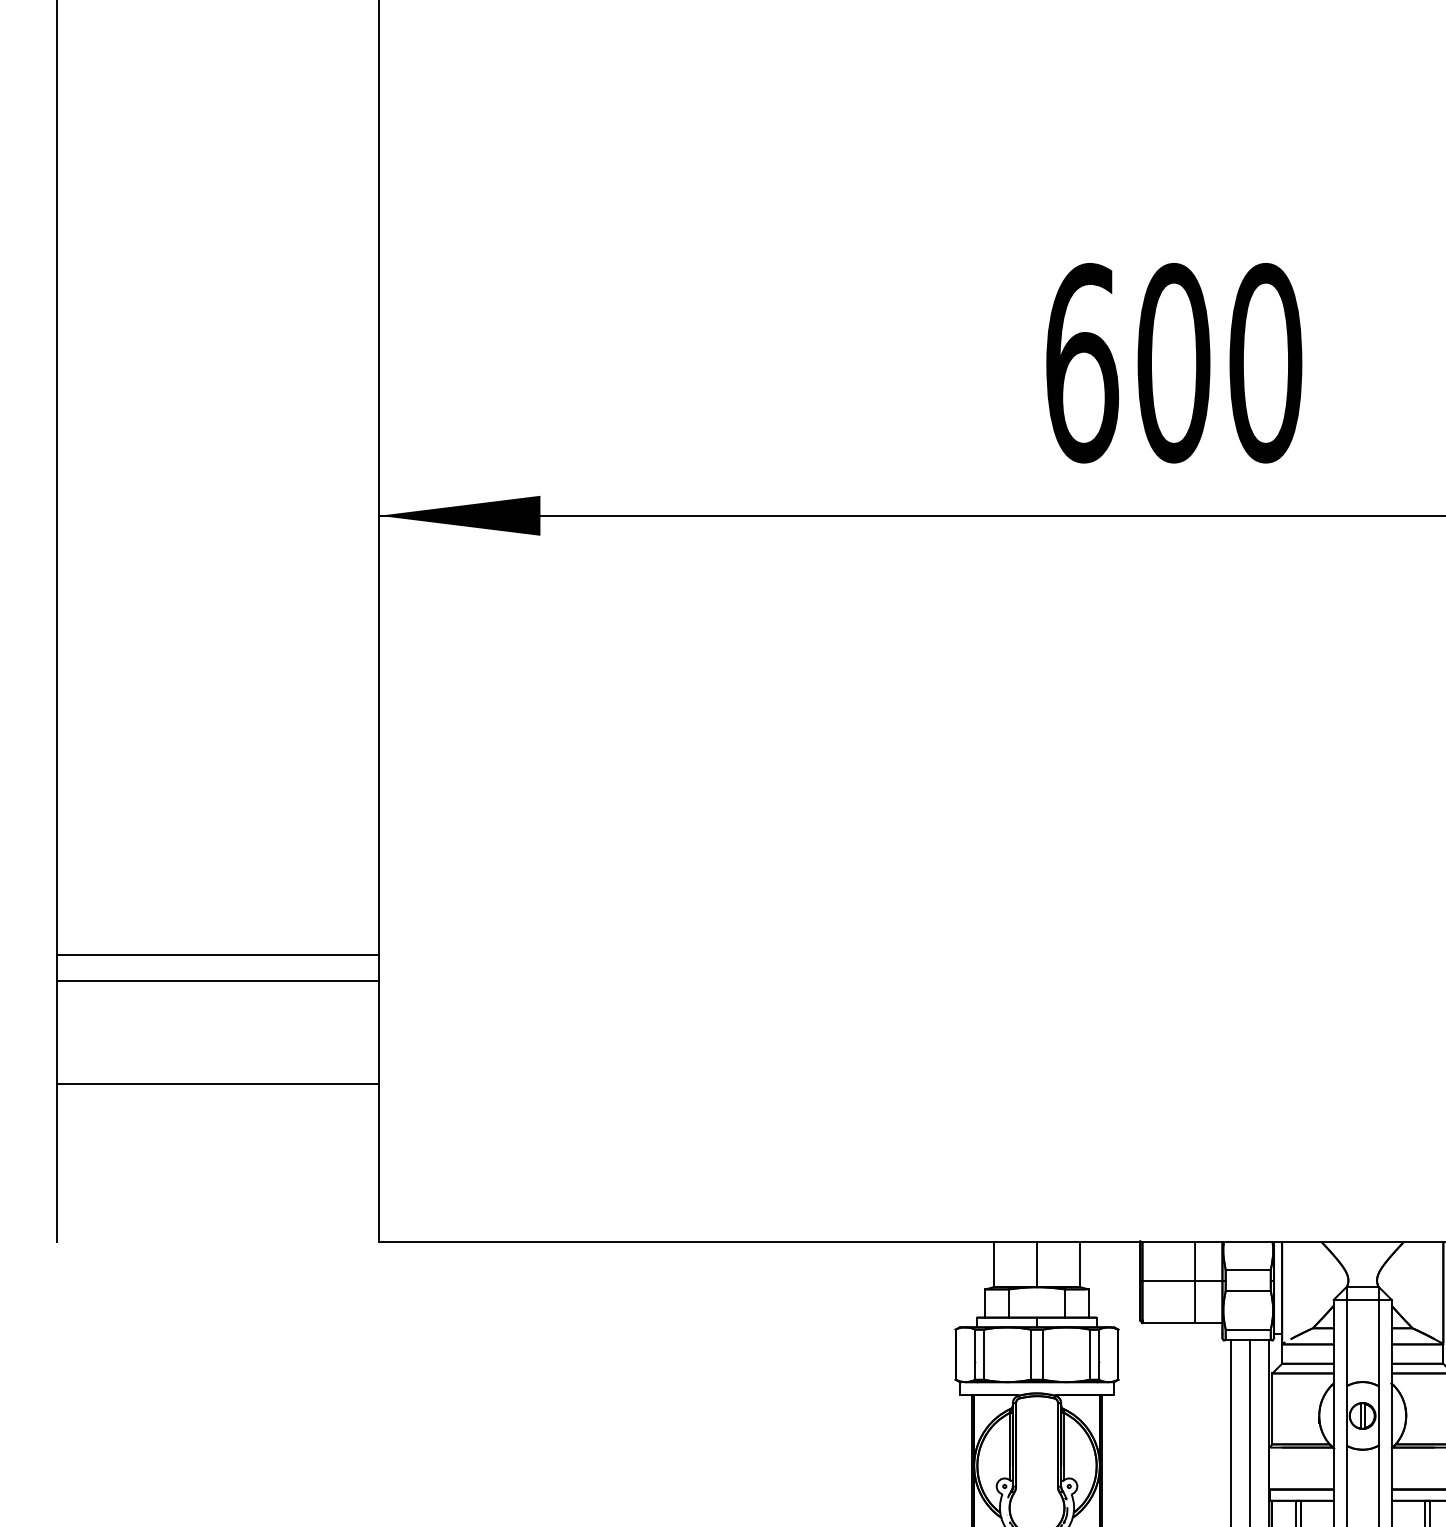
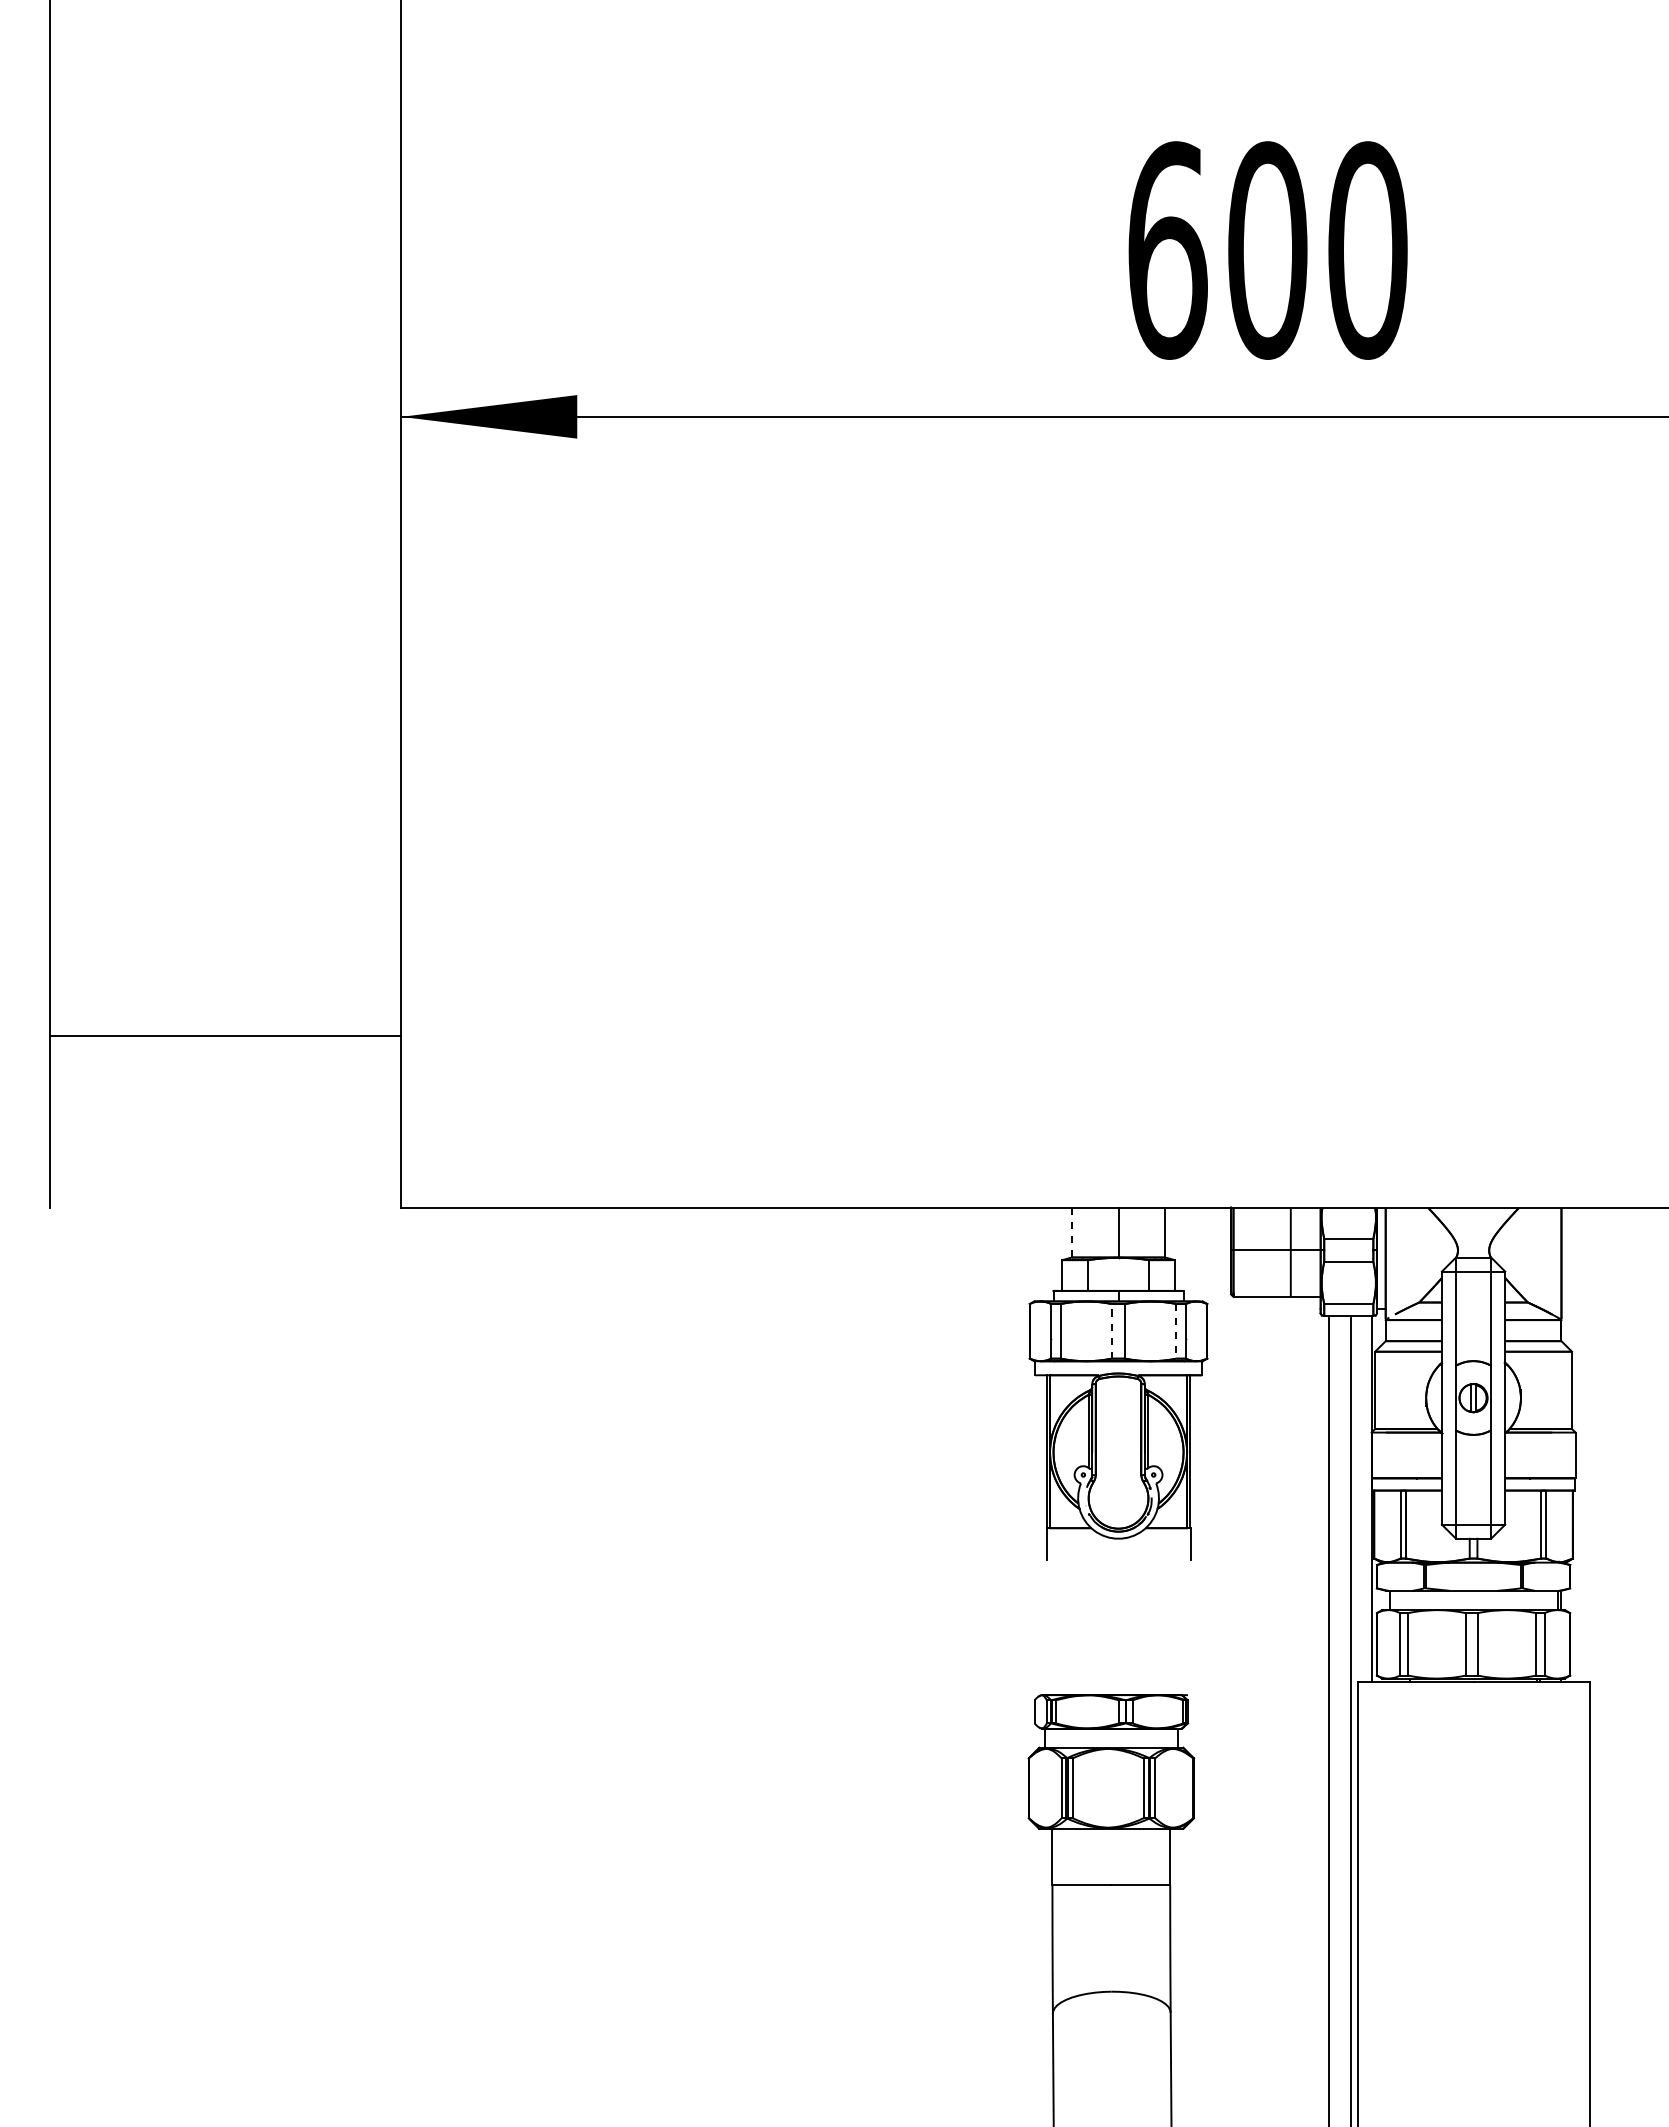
line: (217, 954) -> (225, 895), removed
line: (217, 980) -> (225, 923), removed
line: (993, 1264) -> (1071, 1232), solid -> dashed
line: (1030, 1353) -> (1111, 1330), solid -> dashed
line: (1090, 1354) -> (1176, 1331), solid -> dashed

